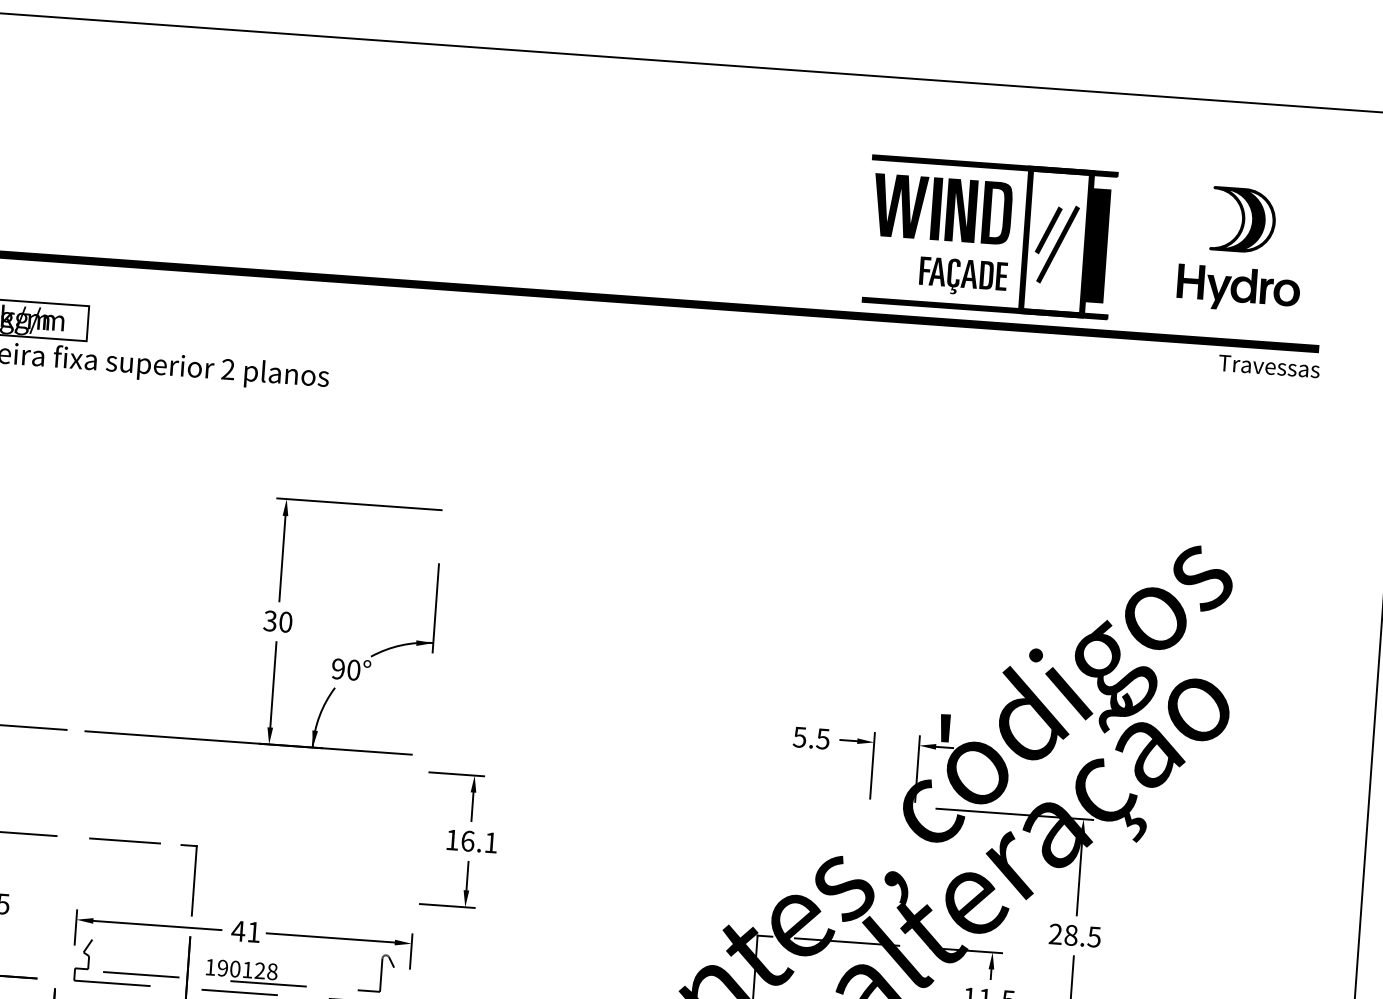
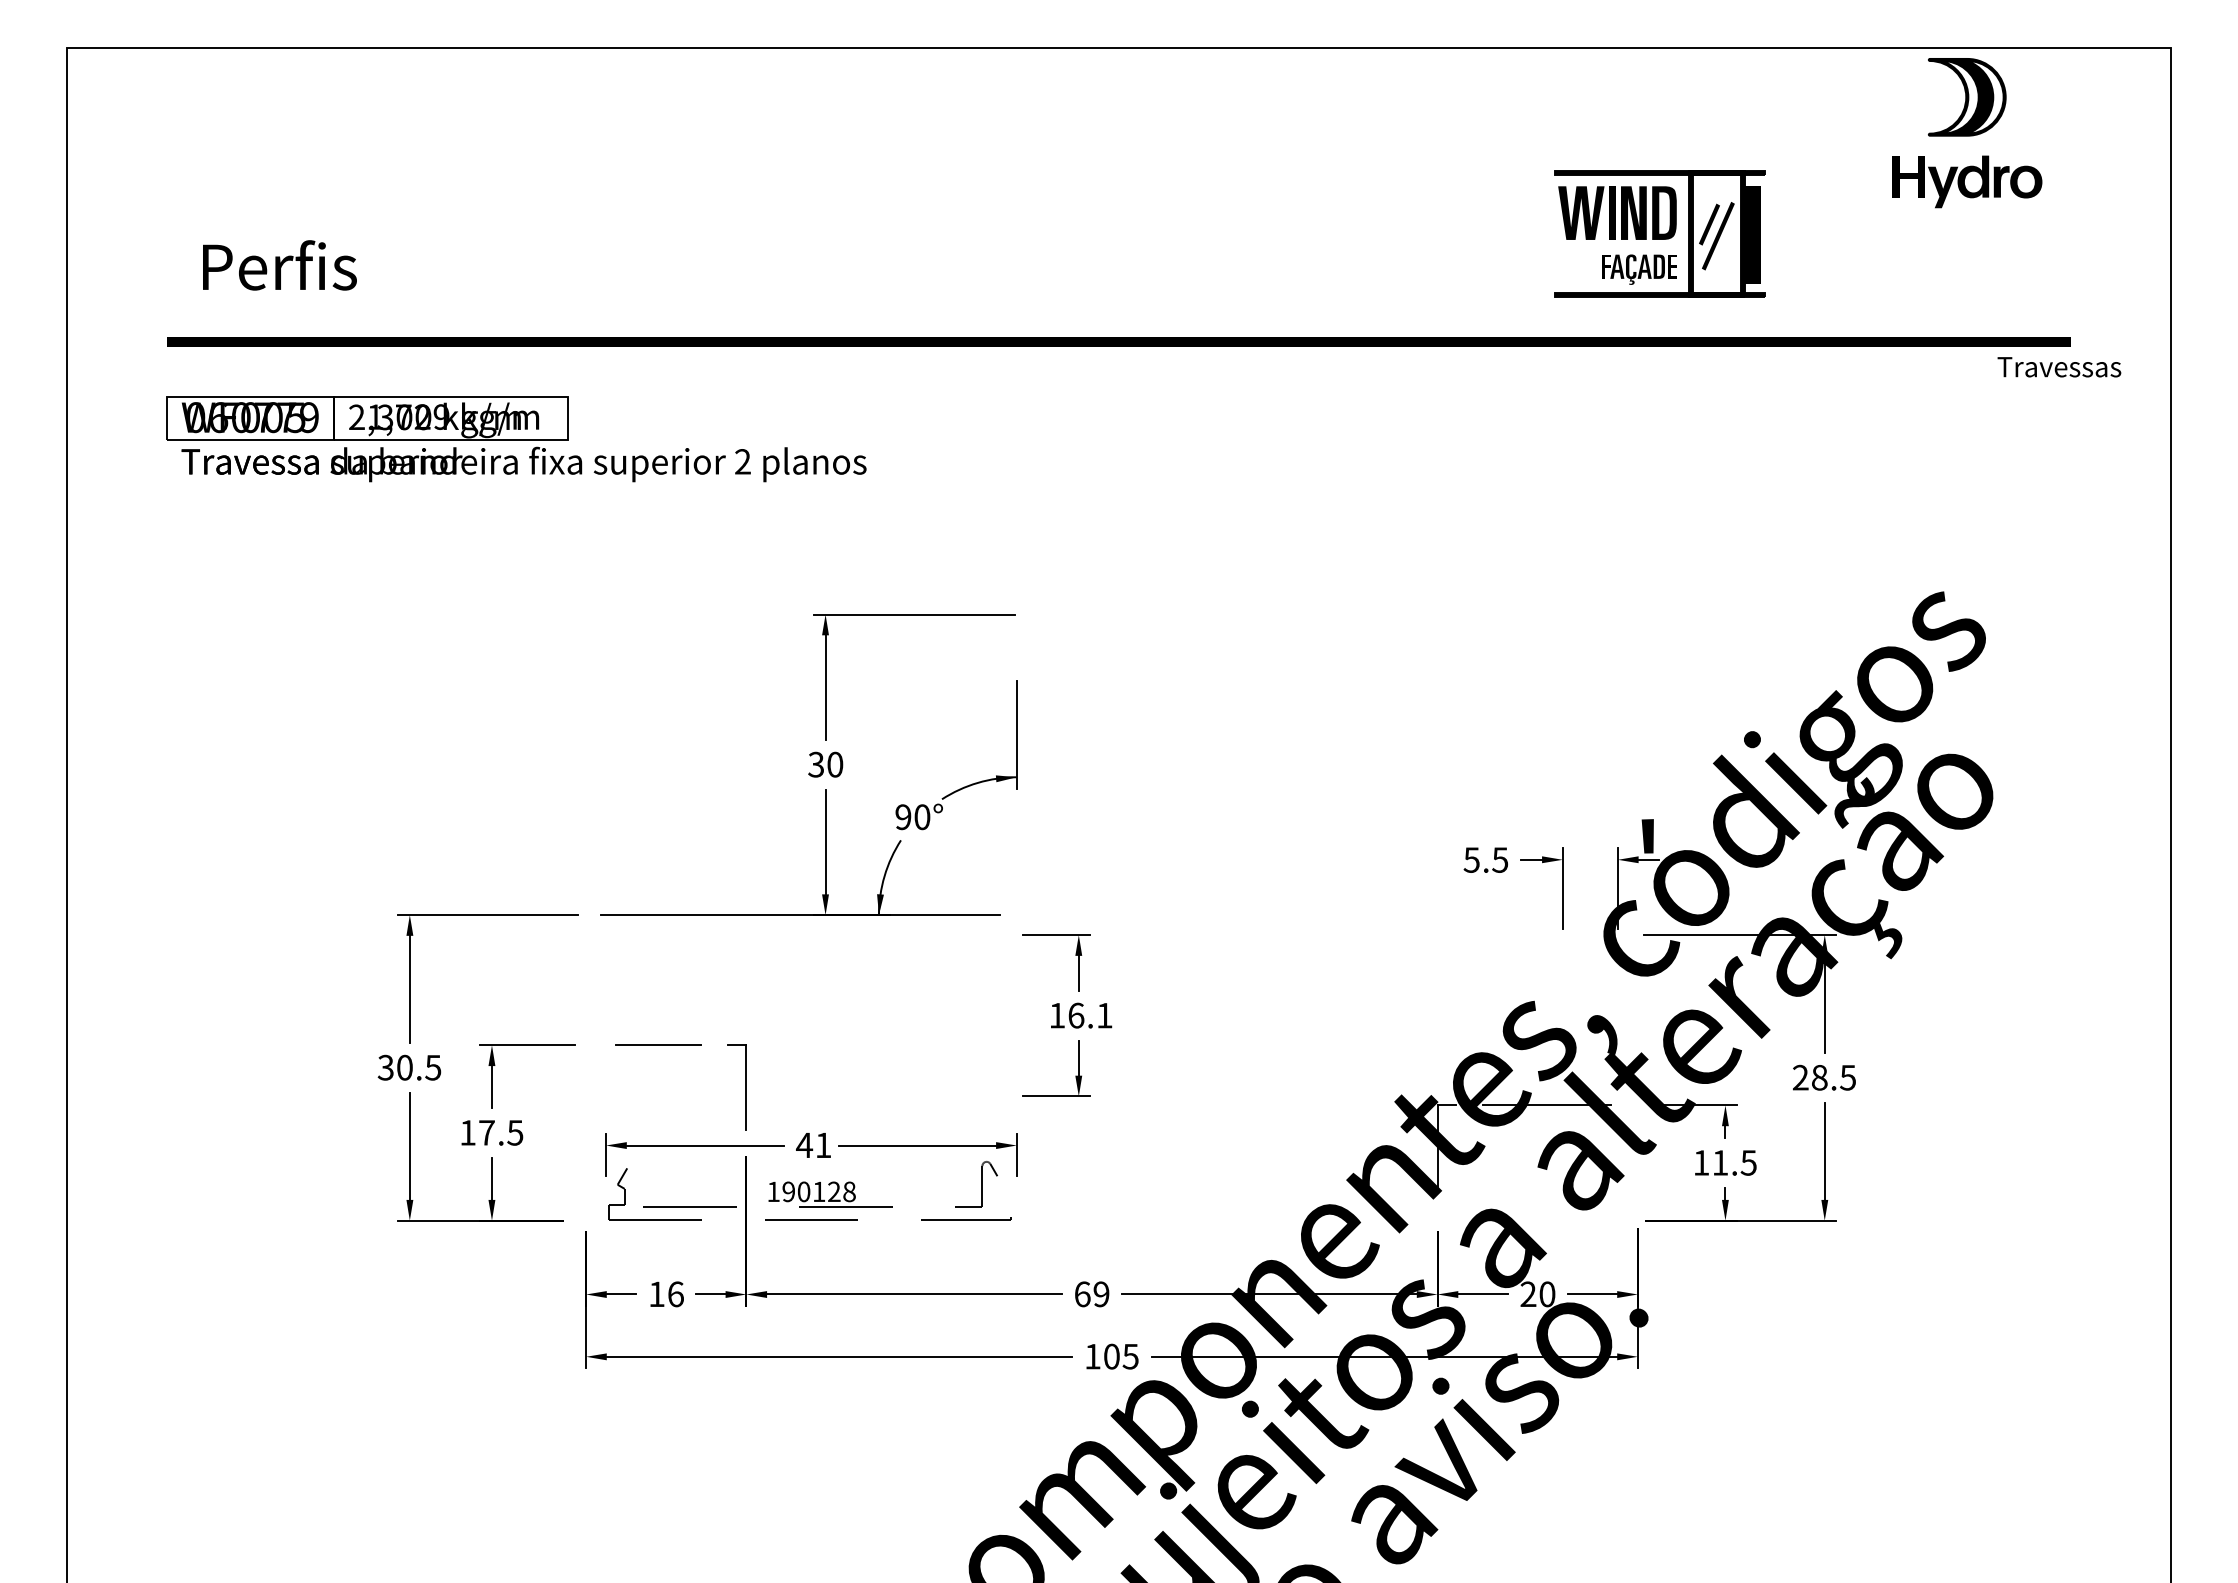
part: (989, 236) -> (1659, 233), size x0.7
part: (1241, 249) -> (1967, 133), moved
text: (1269, 366) -> (2059, 367), moved

